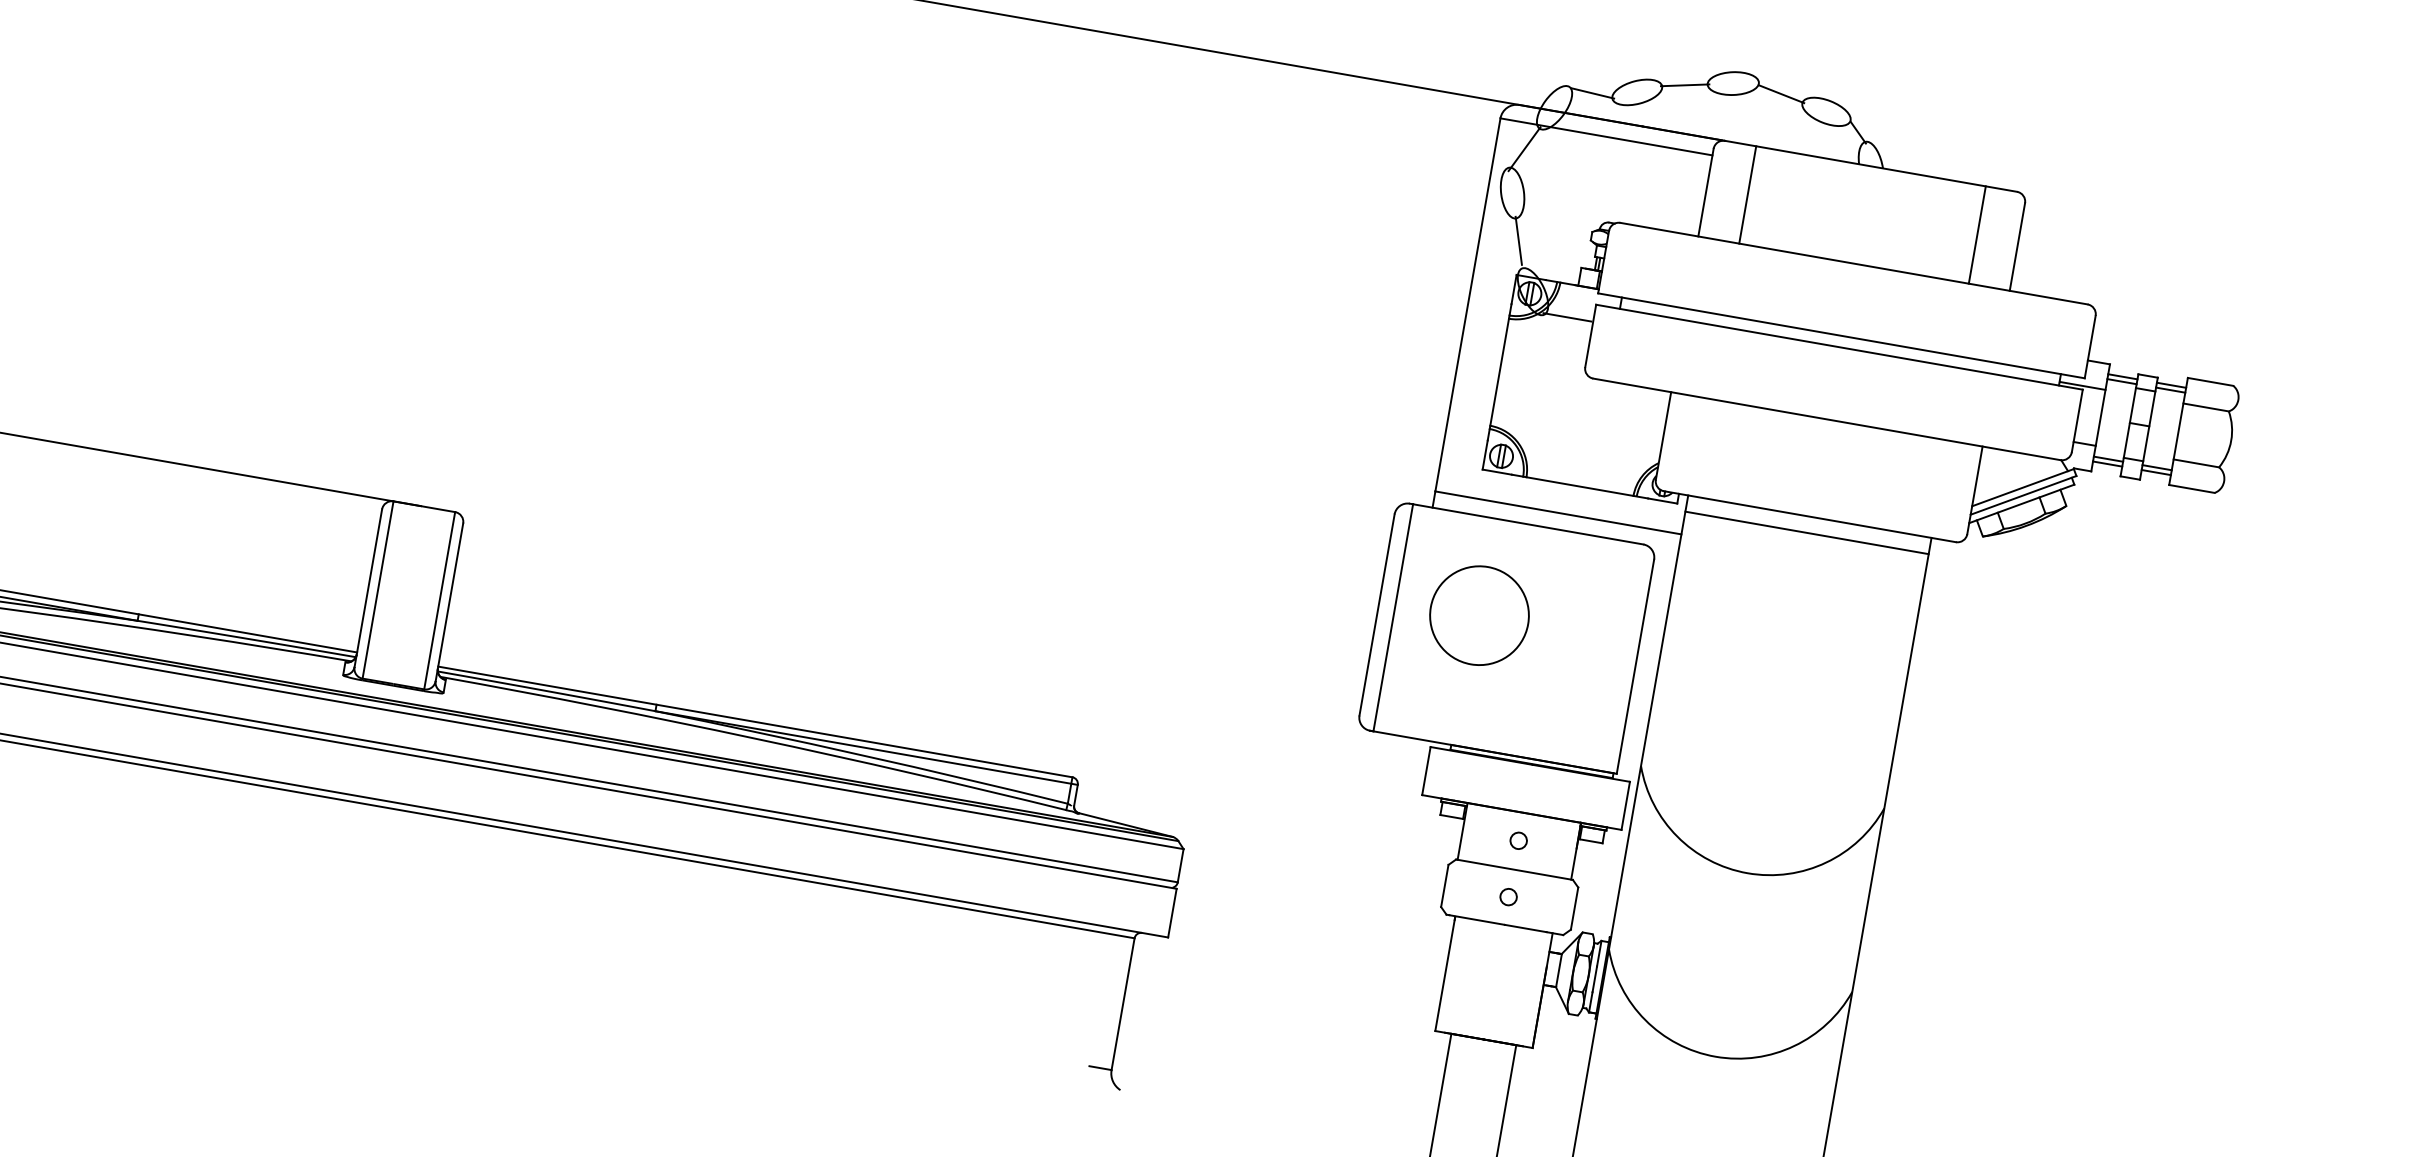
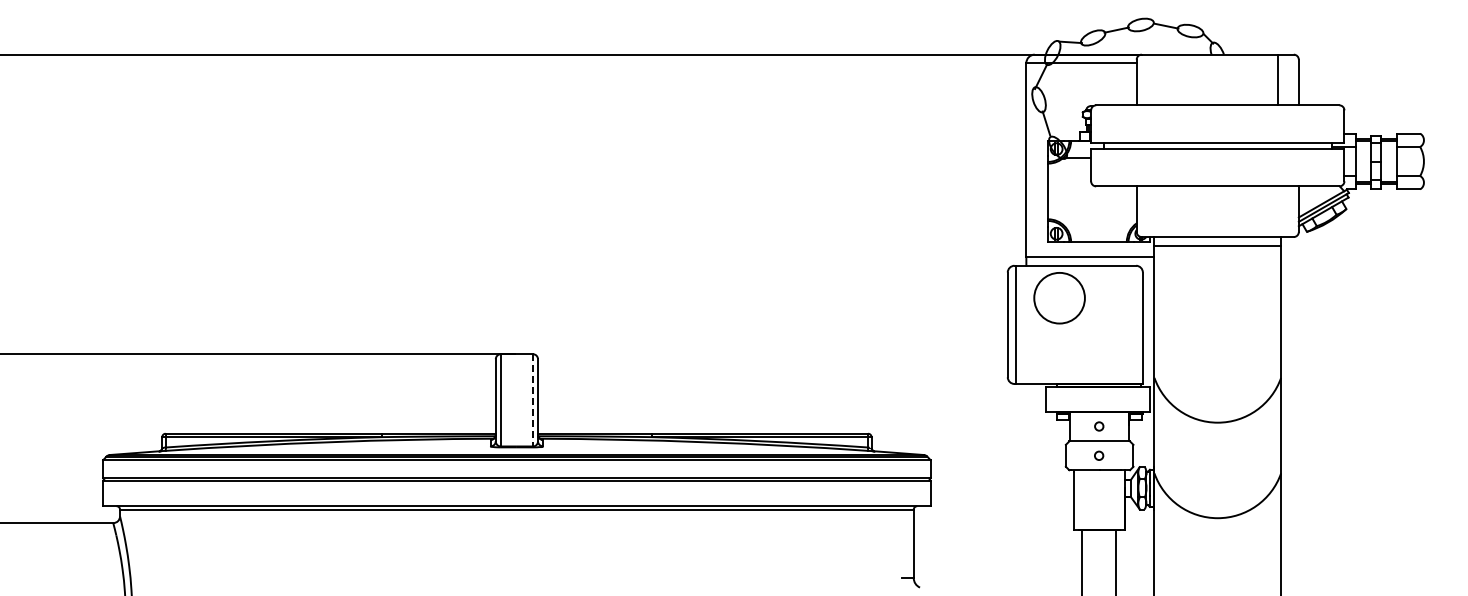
line: (1748, 194) -> (1158, 79), removed
line: (438, 600) -> (532, 400), solid -> dashed
circle: (1479, 616) -> (1059, 298), moved

